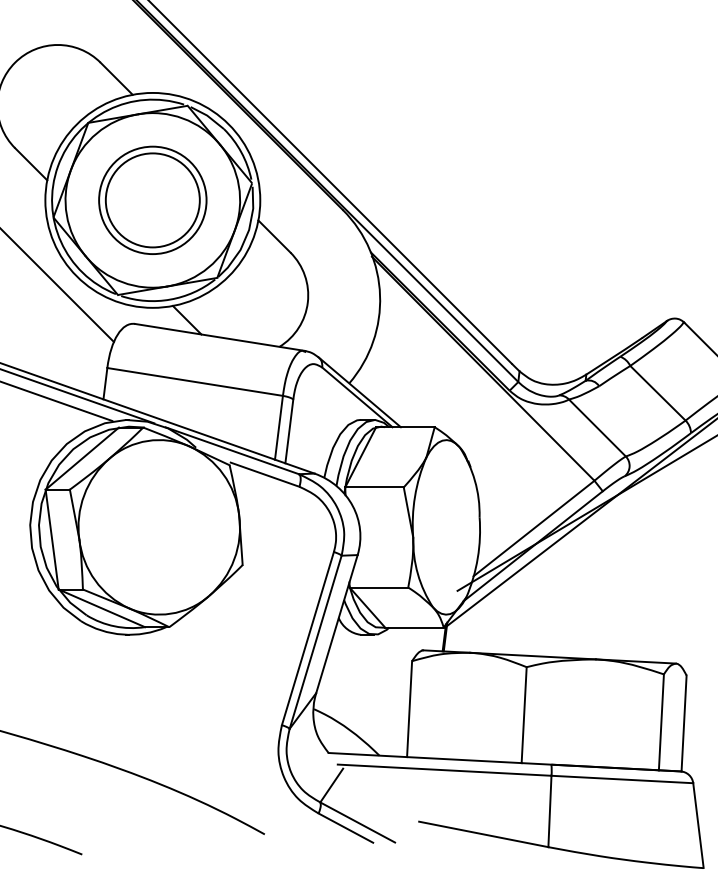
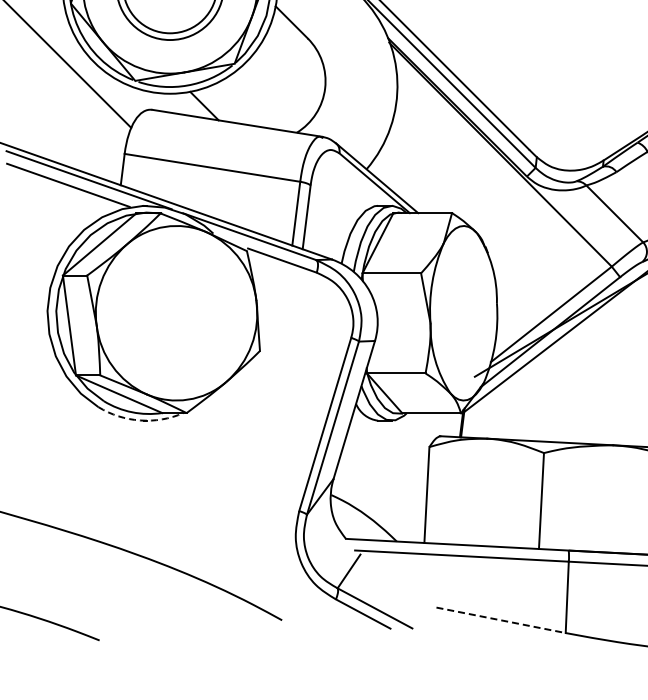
arc: (122, 634) -> (139, 420), solid -> dashed
line: (483, 834) -> (500, 620), solid -> dashed

